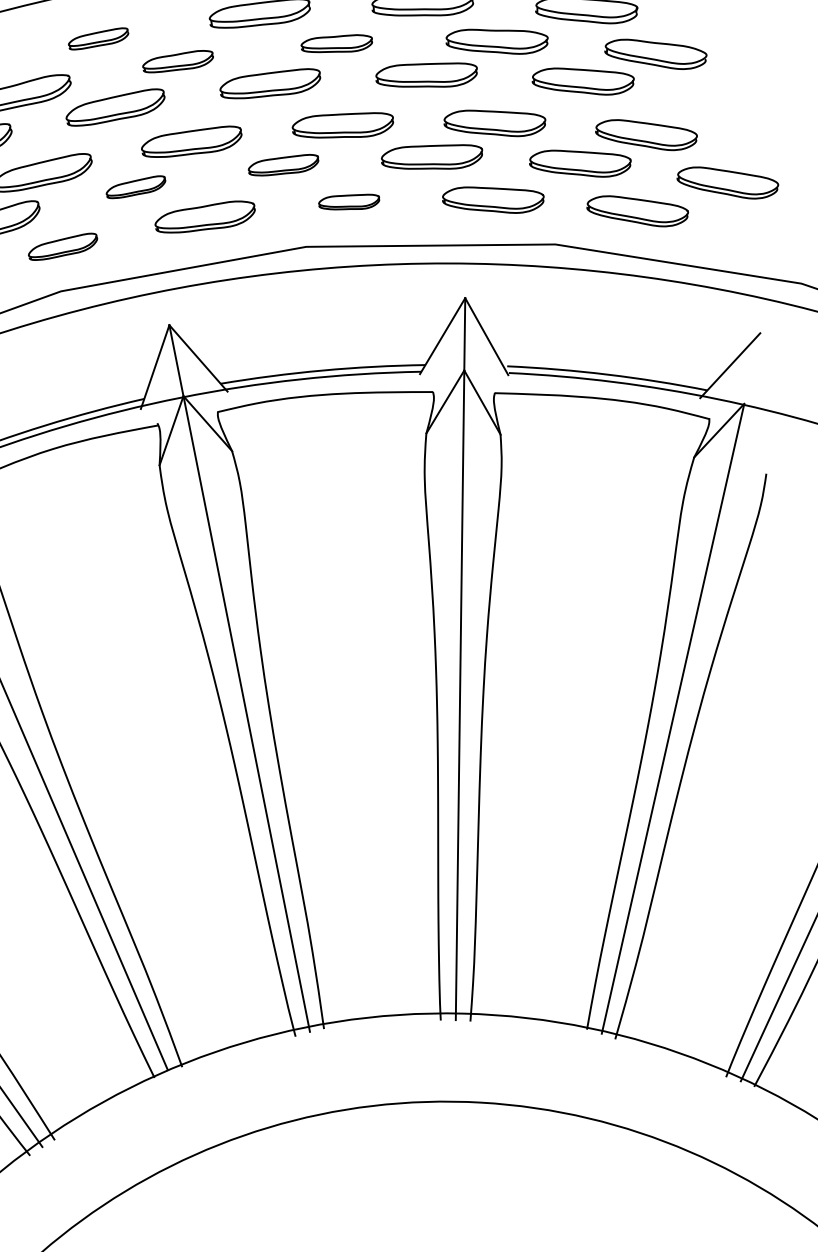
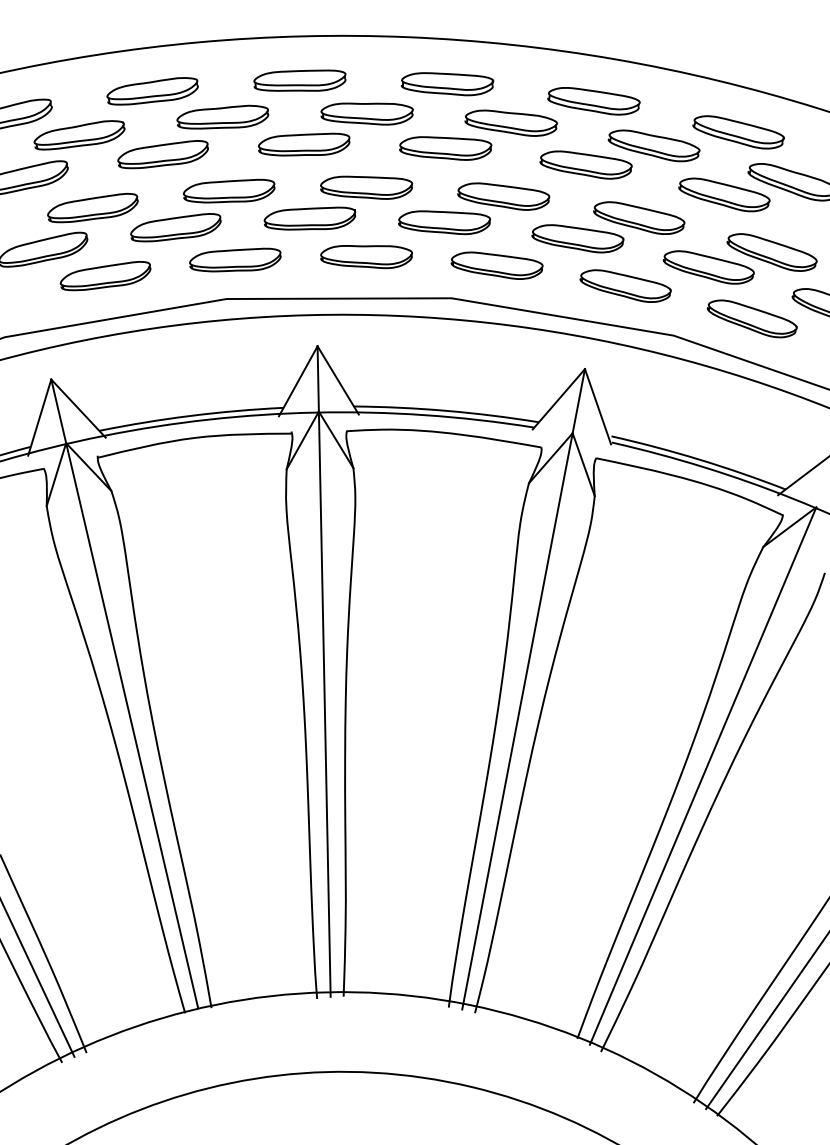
part: (98, 39) -> (299, 80), size x1.67
part: (336, 43) -> (510, 122), size x1.43
part: (177, 61) -> (366, 113), size x1.43
part: (283, 165) -> (444, 222), size x1.43
part: (135, 187) -> (309, 218), size x1.67
part: (348, 202) -> (496, 265), size x1.67
part: (63, 246) -> (235, 259), size x1.43

